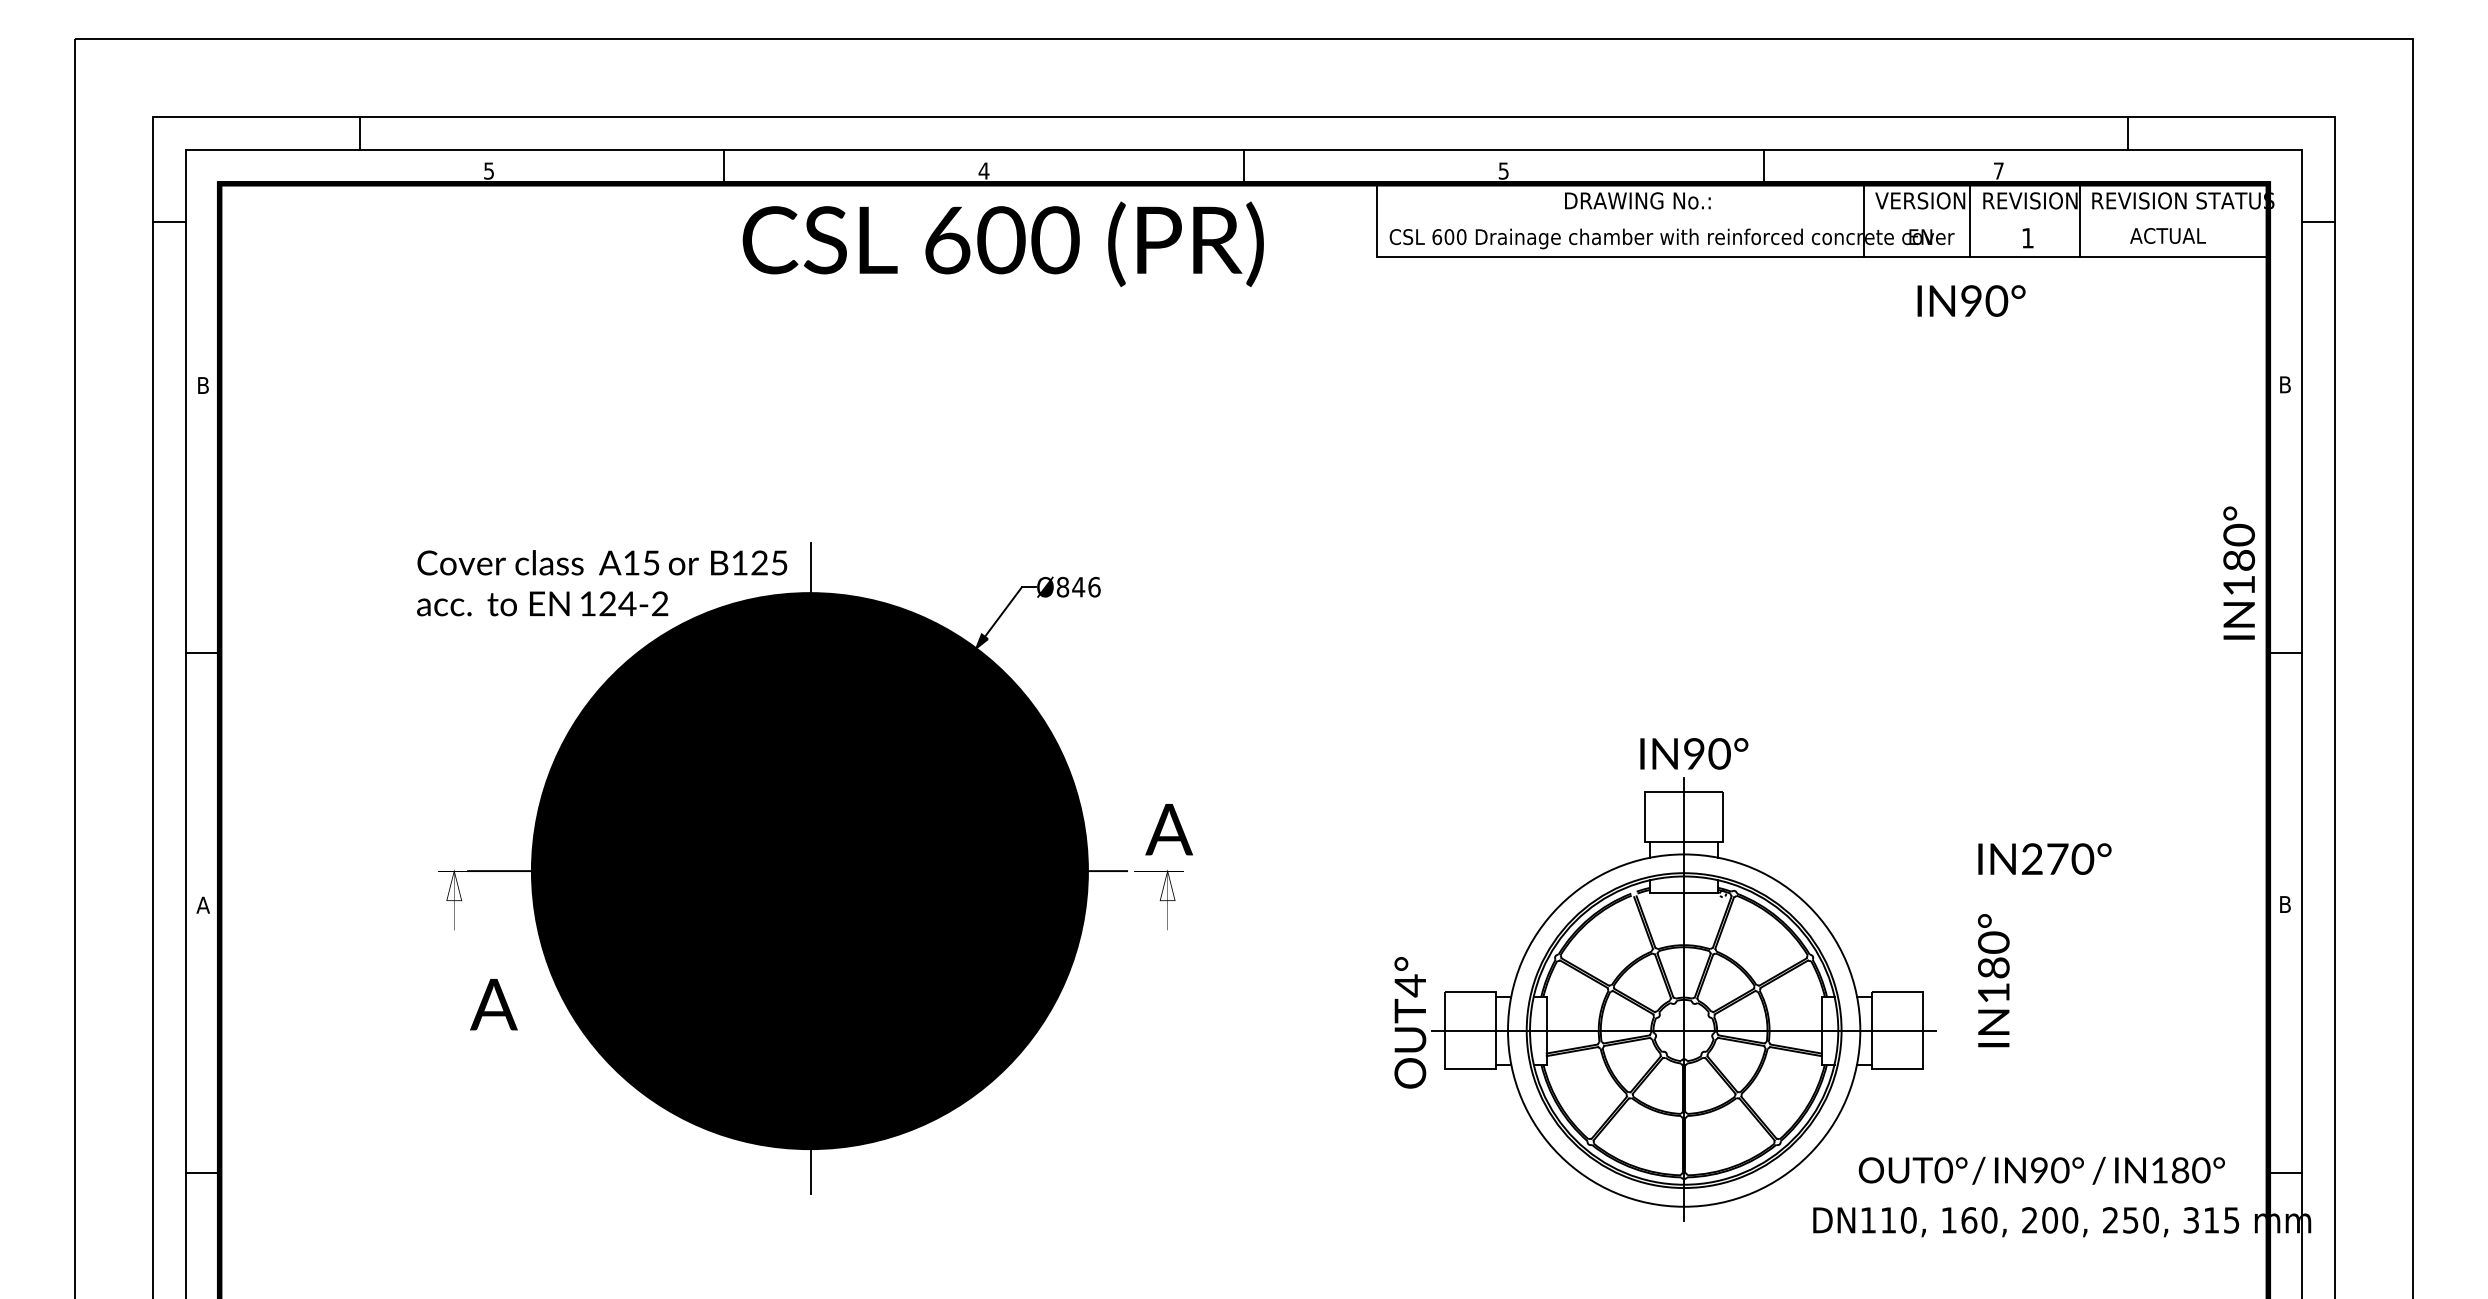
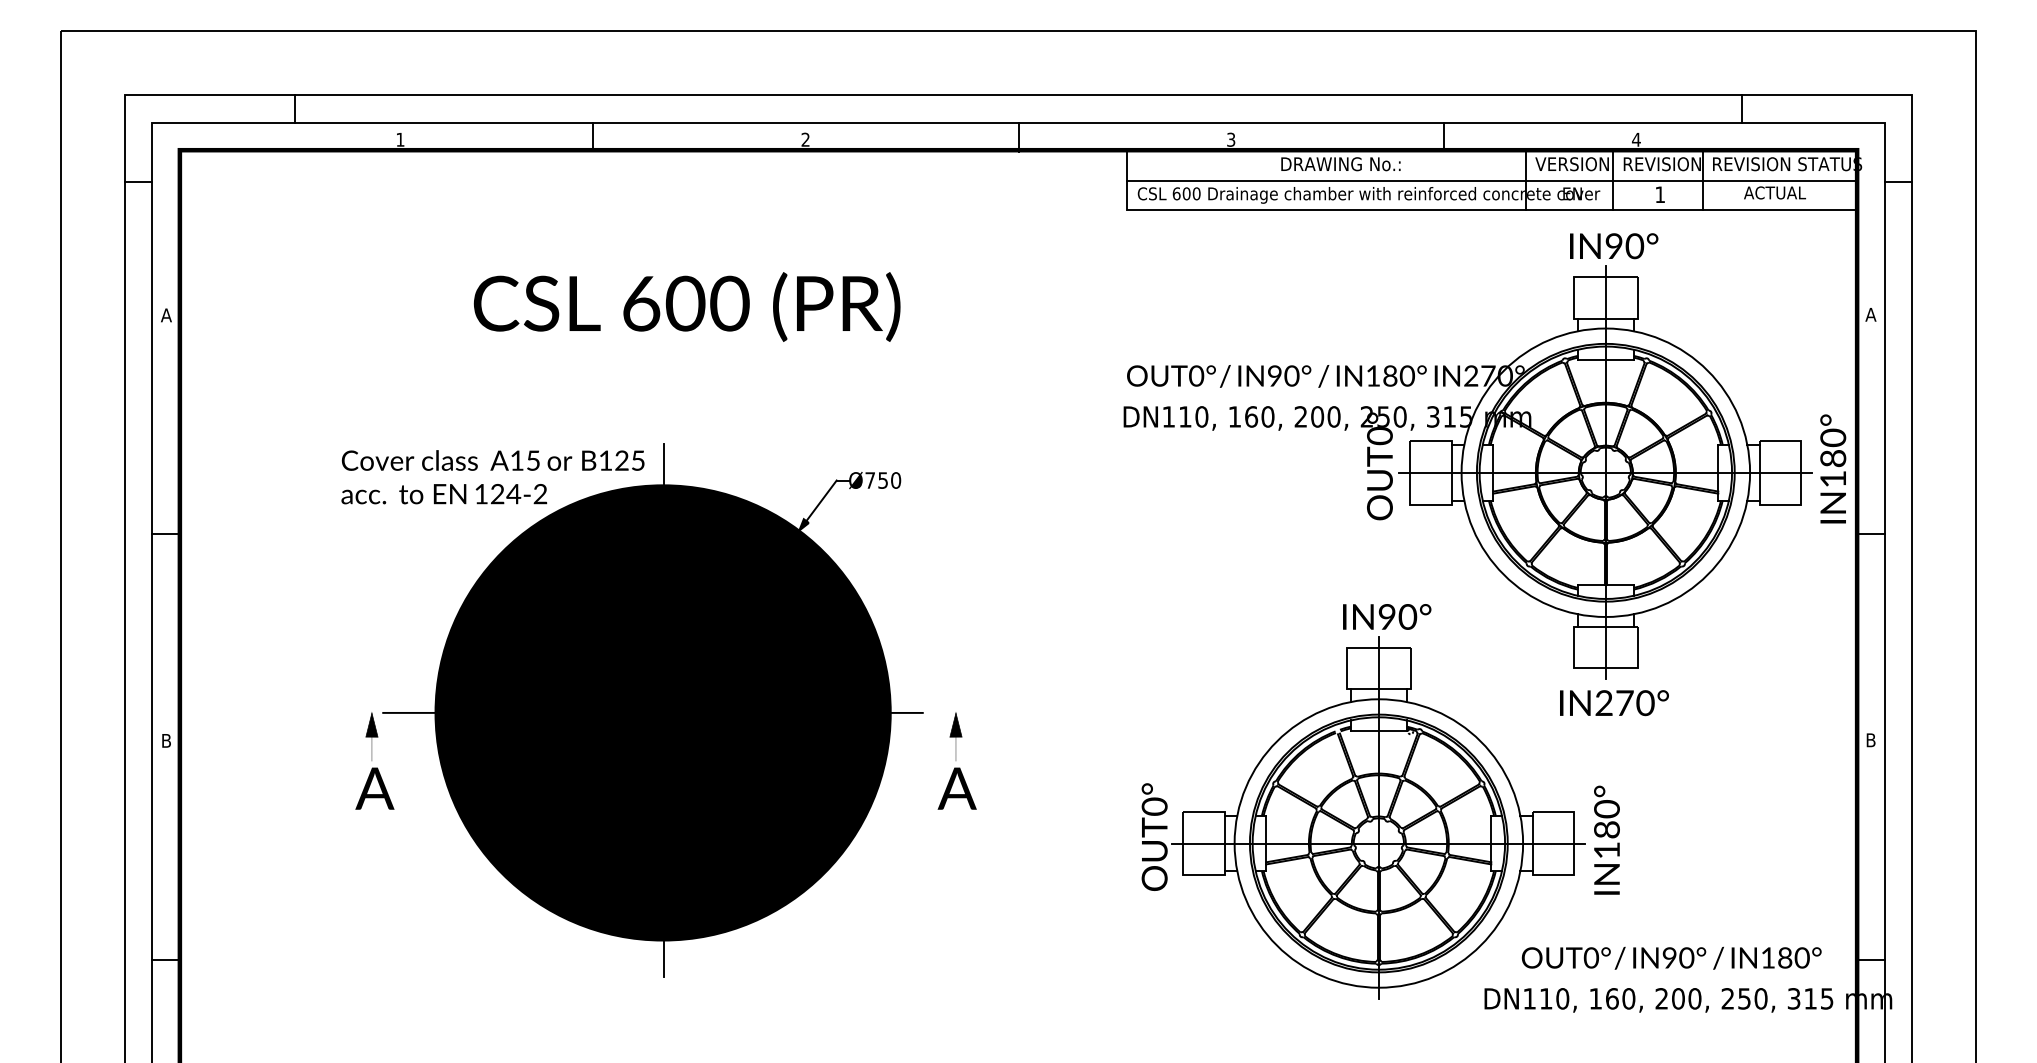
text: (488, 170) -> (399, 139), 5 -> 1
text: (983, 170) -> (805, 139), 4 -> 2
text: (1503, 170) -> (1230, 139), 5 -> 3
text: (1998, 170) -> (1636, 139), 7 -> 4
line: (1822, 220) -> (1492, 180), added
text: (1002, 243) -> (686, 306), moved
text: (2284, 384) -> (1870, 314), B -> A
text: (202, 385) -> (165, 315), B -> A
part: (1793, 577) -> (1468, 472), added
text: (1078, 586) -> (883, 479), Ø846 -> Ø750
text: (1168, 829) -> (956, 788), moved
text: (2044, 858) -> (1614, 702), moved
fill: (453, 885) -> (371, 724), added
fill: (1167, 885) -> (955, 724), added
text: (202, 904) -> (165, 740), A -> B
text: (1993, 980) -> (1606, 840), moved
text: (1410, 985) -> (1154, 806), OUT4° -> OUT0°
text: (493, 1004) -> (374, 788), moved

